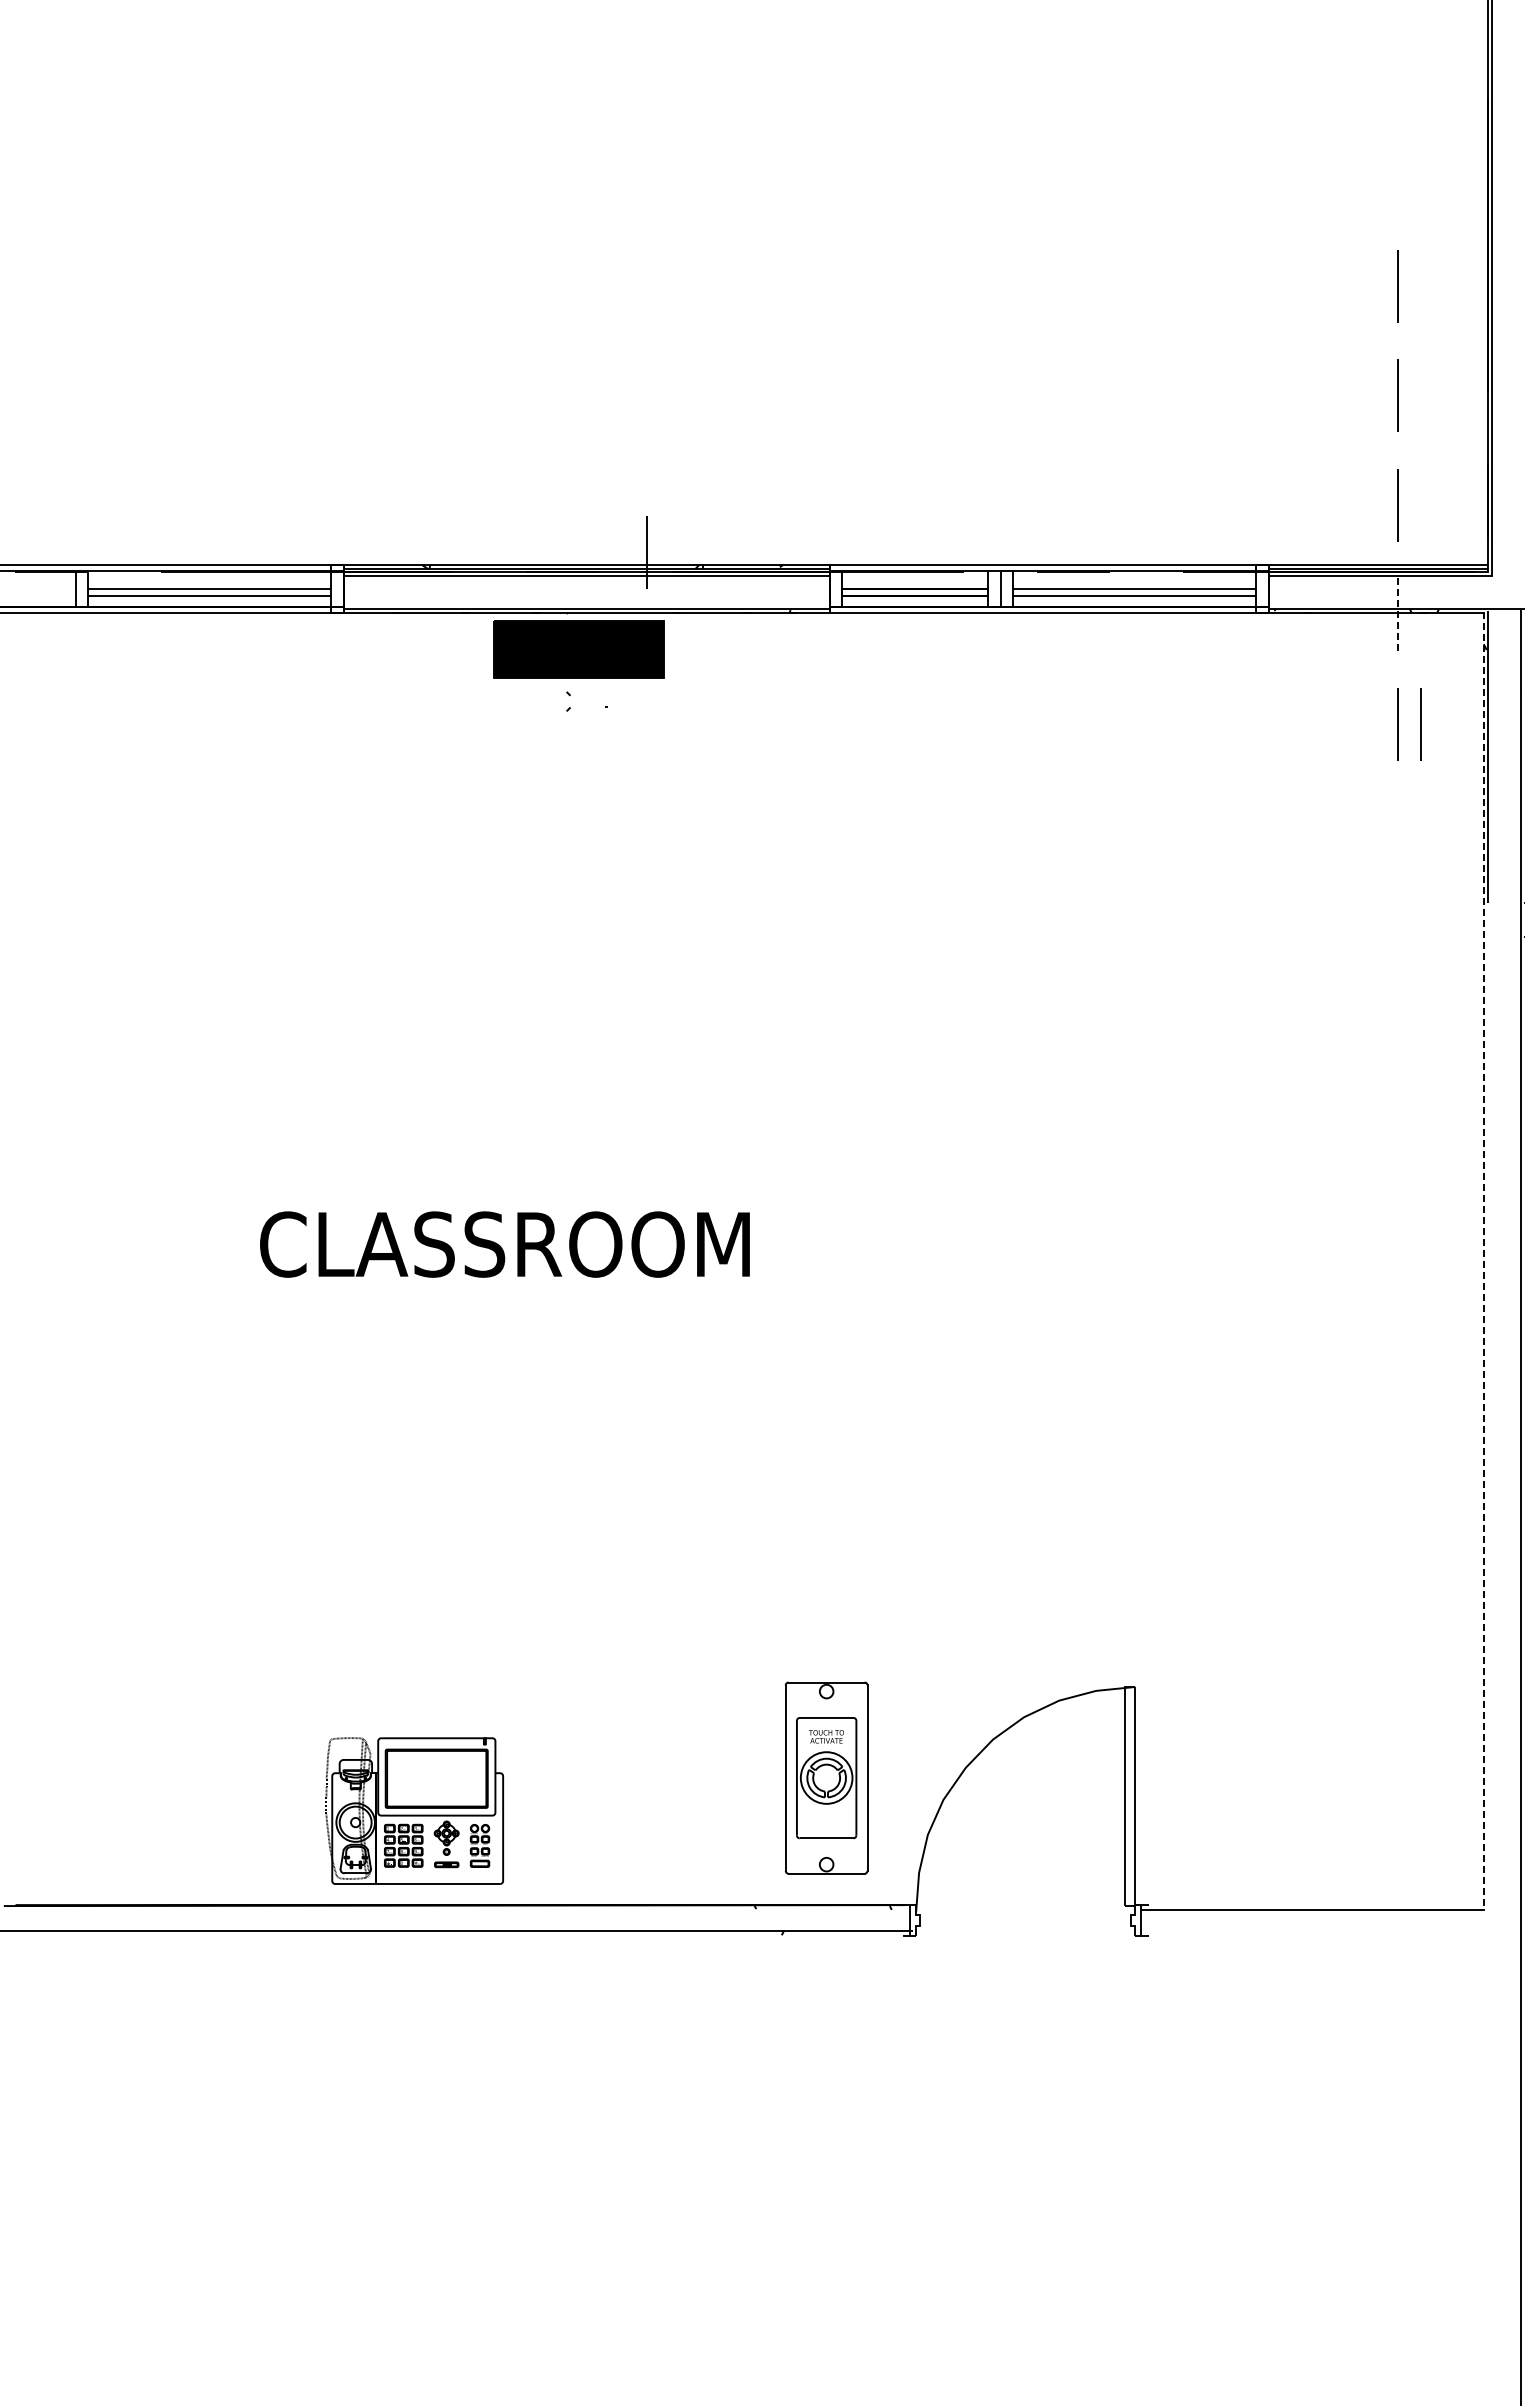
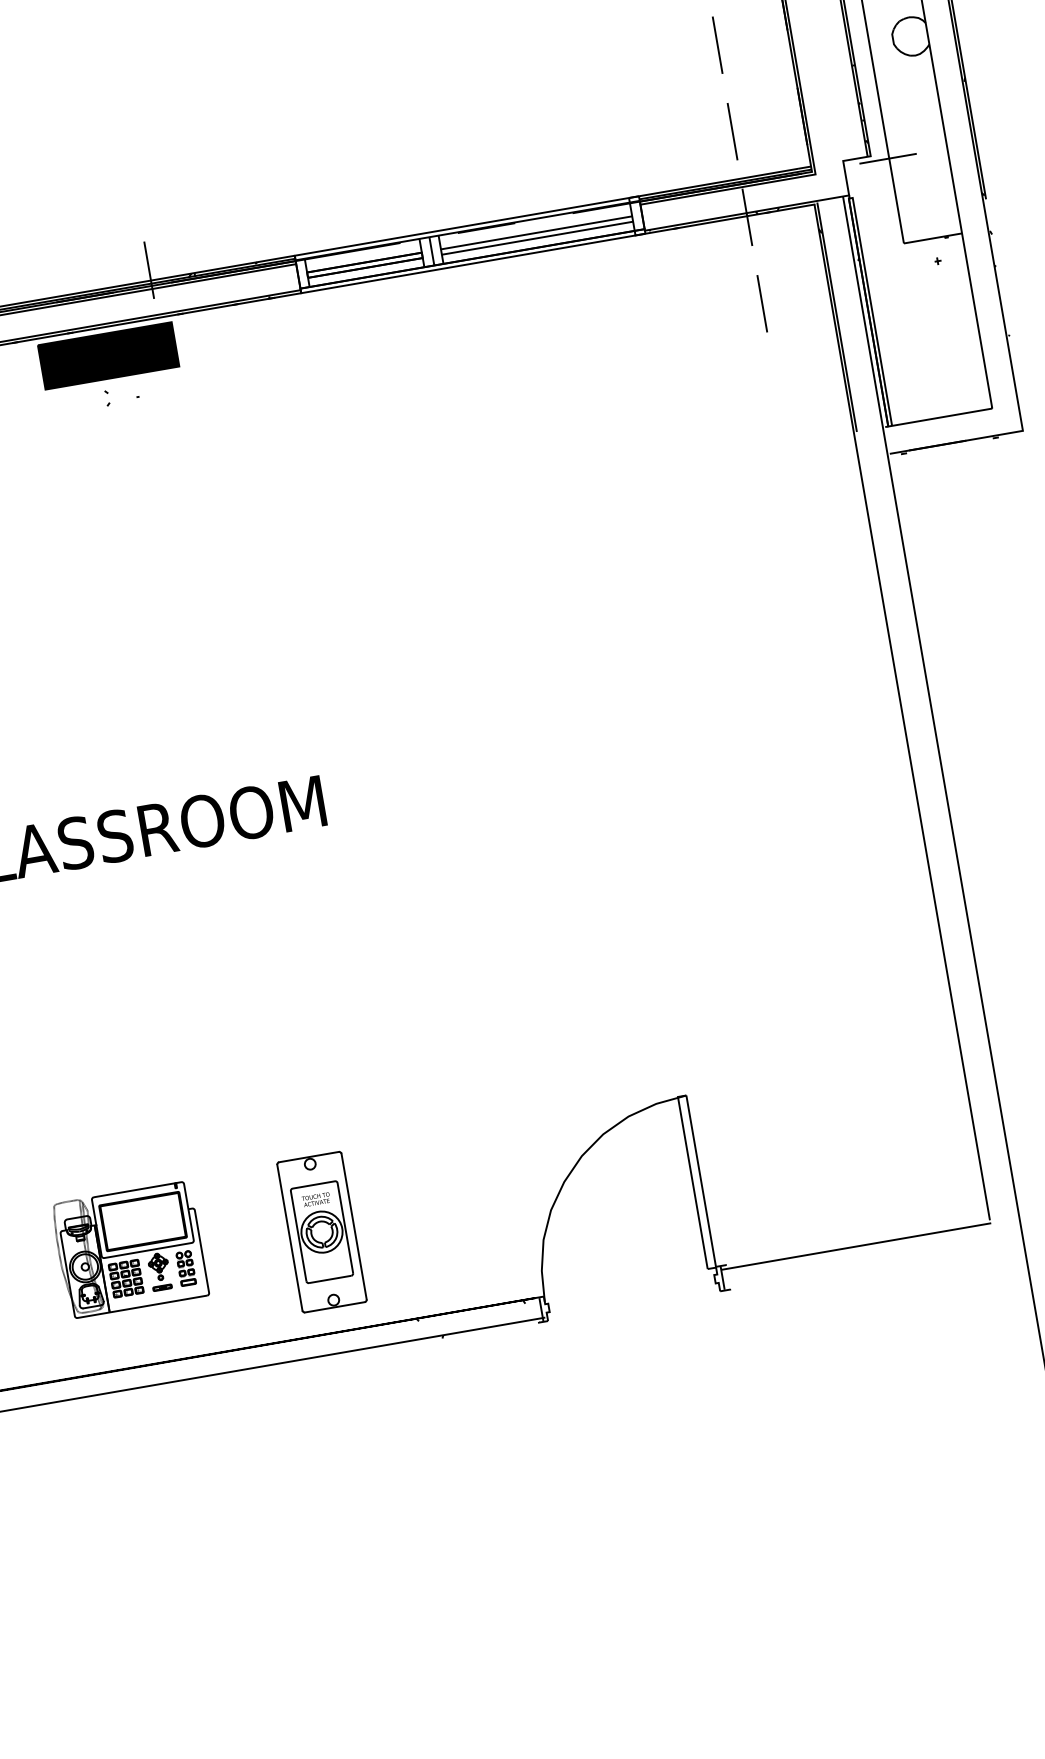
line: (1398, 614) -> (747, 217), dashed -> solid
line: (1420, 724) -> (779, 300), removed
line: (1483, 1259) -> (901, 712), dashed -> solid
part: (826, 1777) -> (321, 1231), moved
part: (414, 1810) -> (129, 1249), moved

